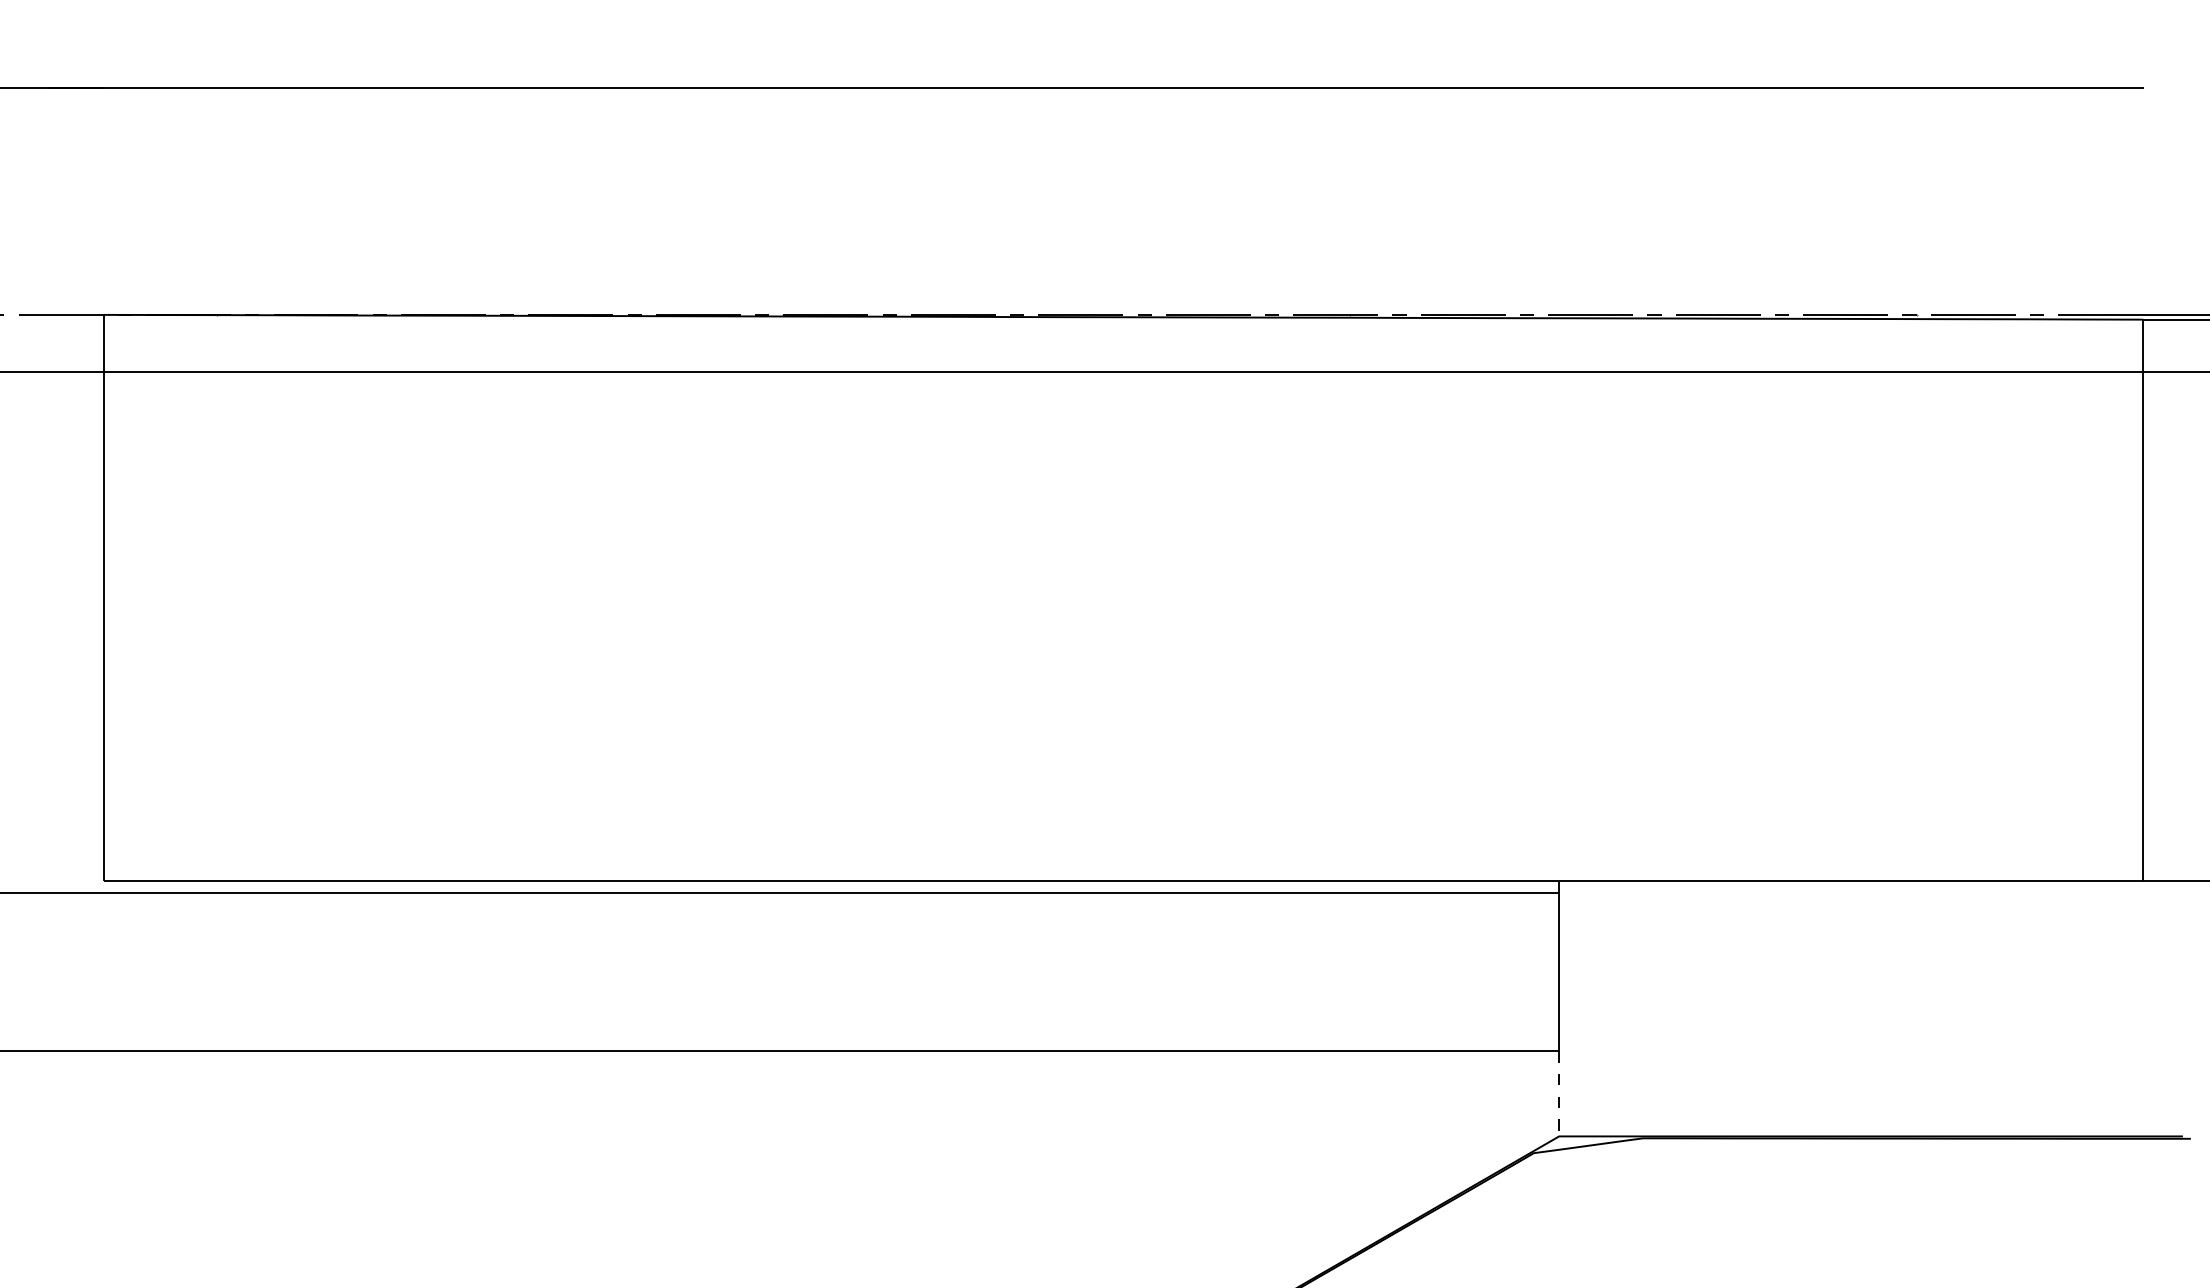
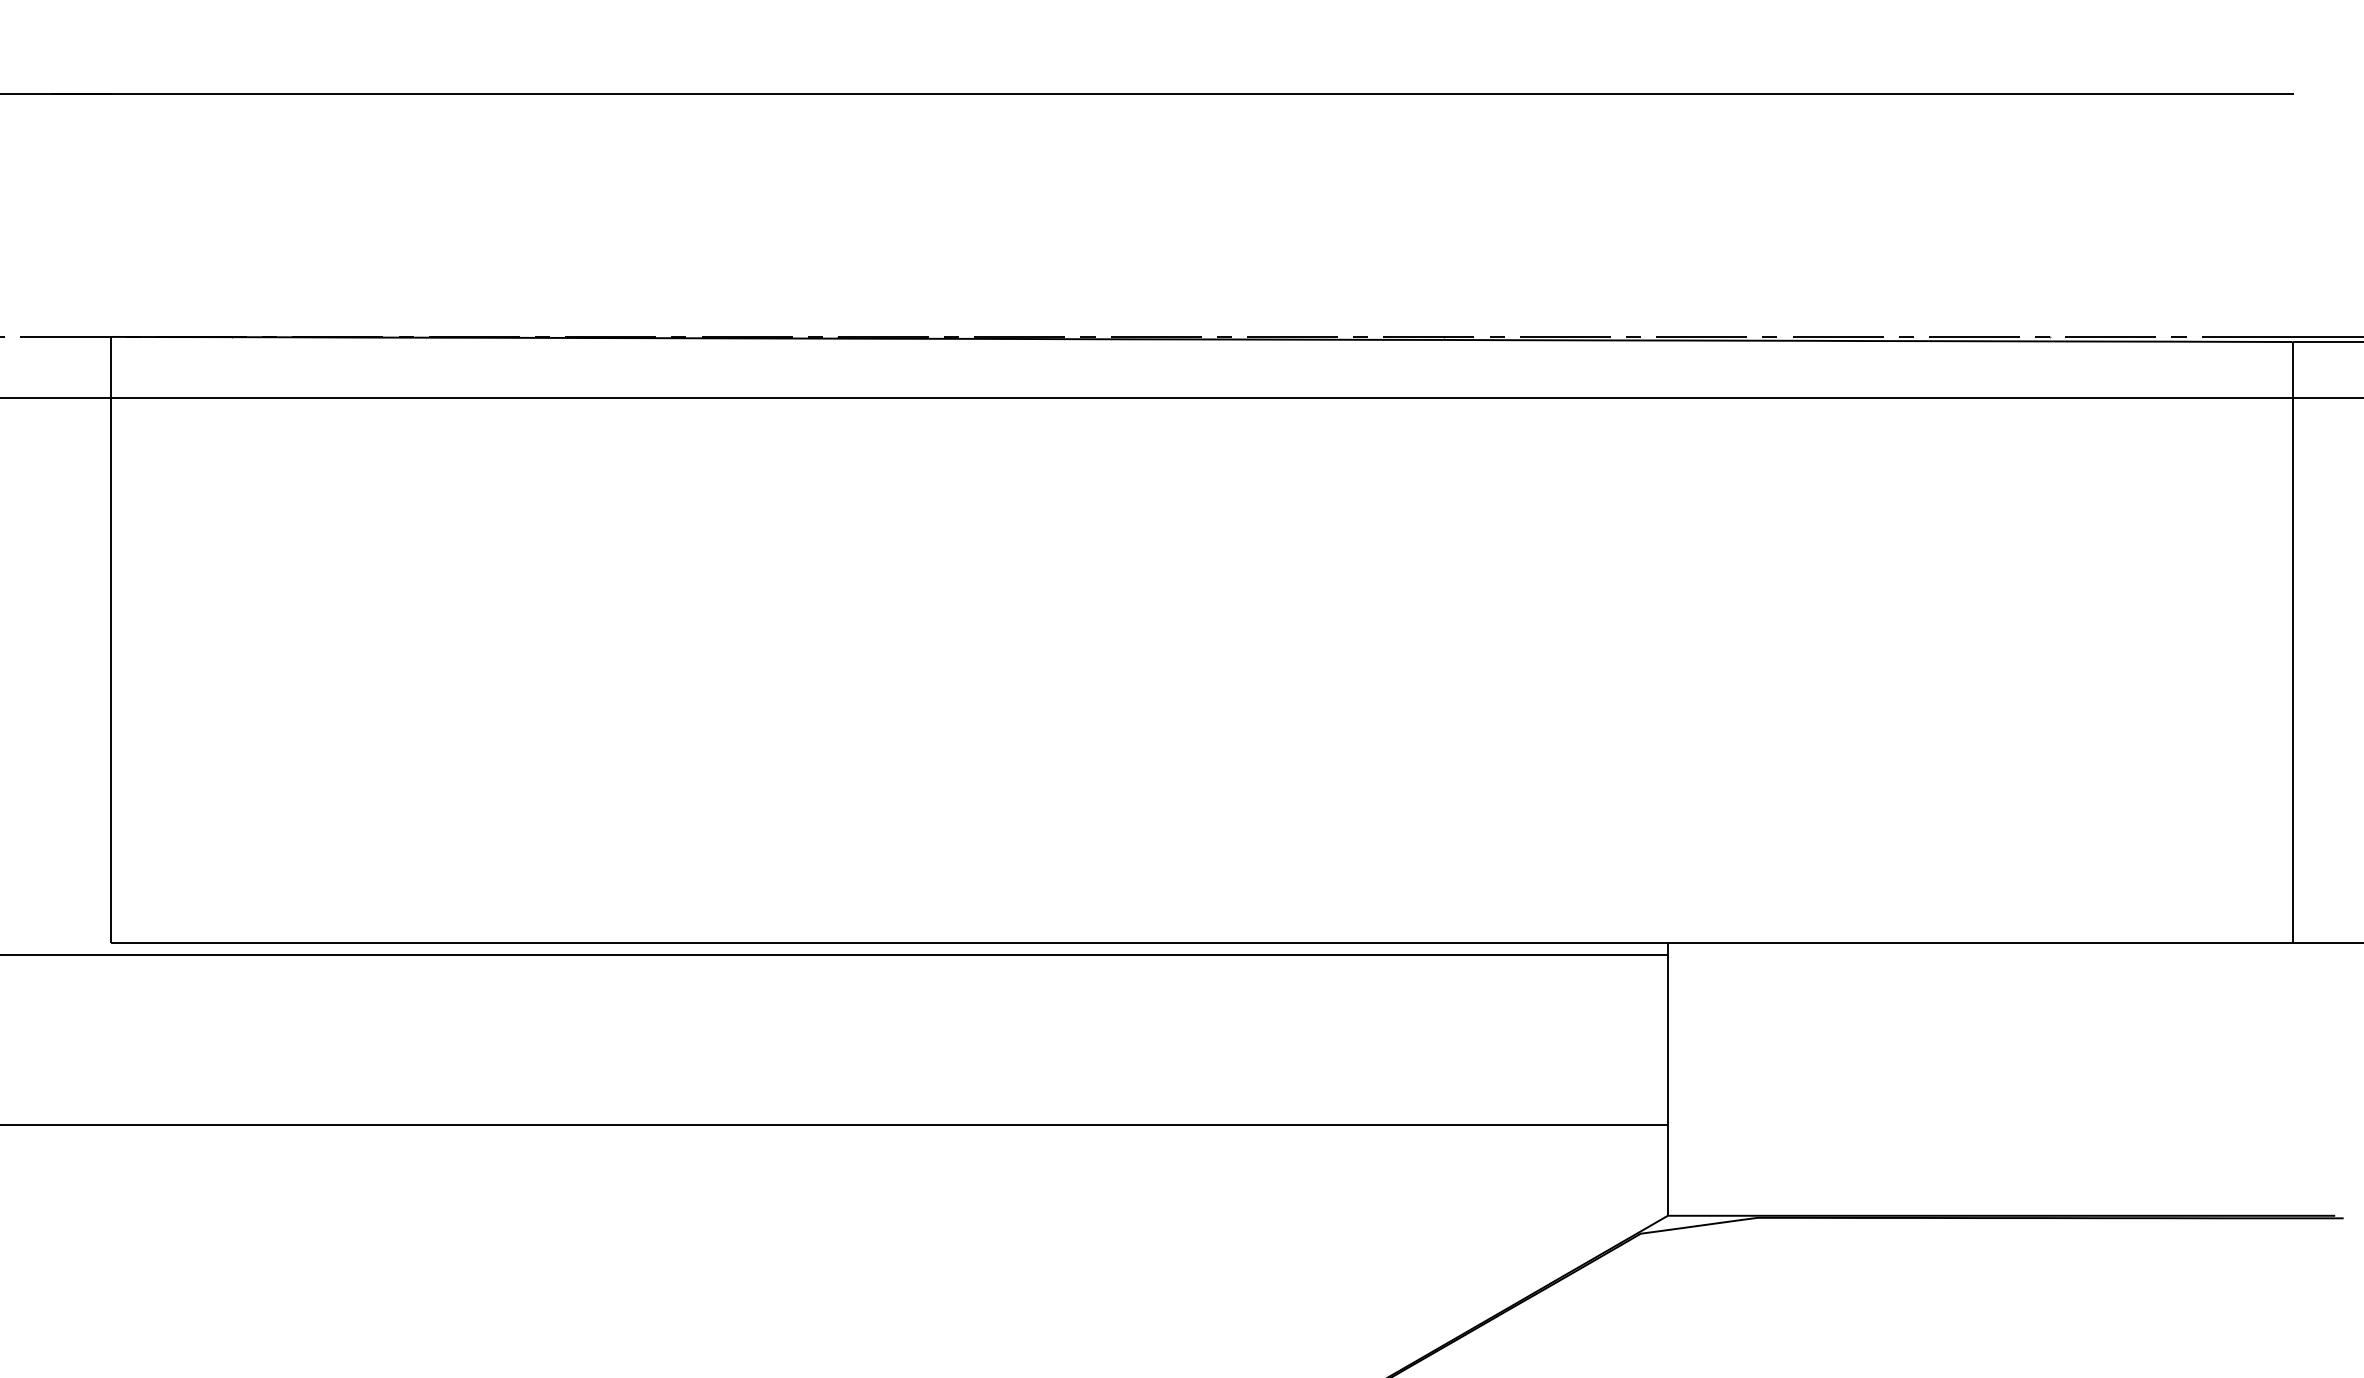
line: (1559, 1095) -> (1668, 1172), dashed -> solid

